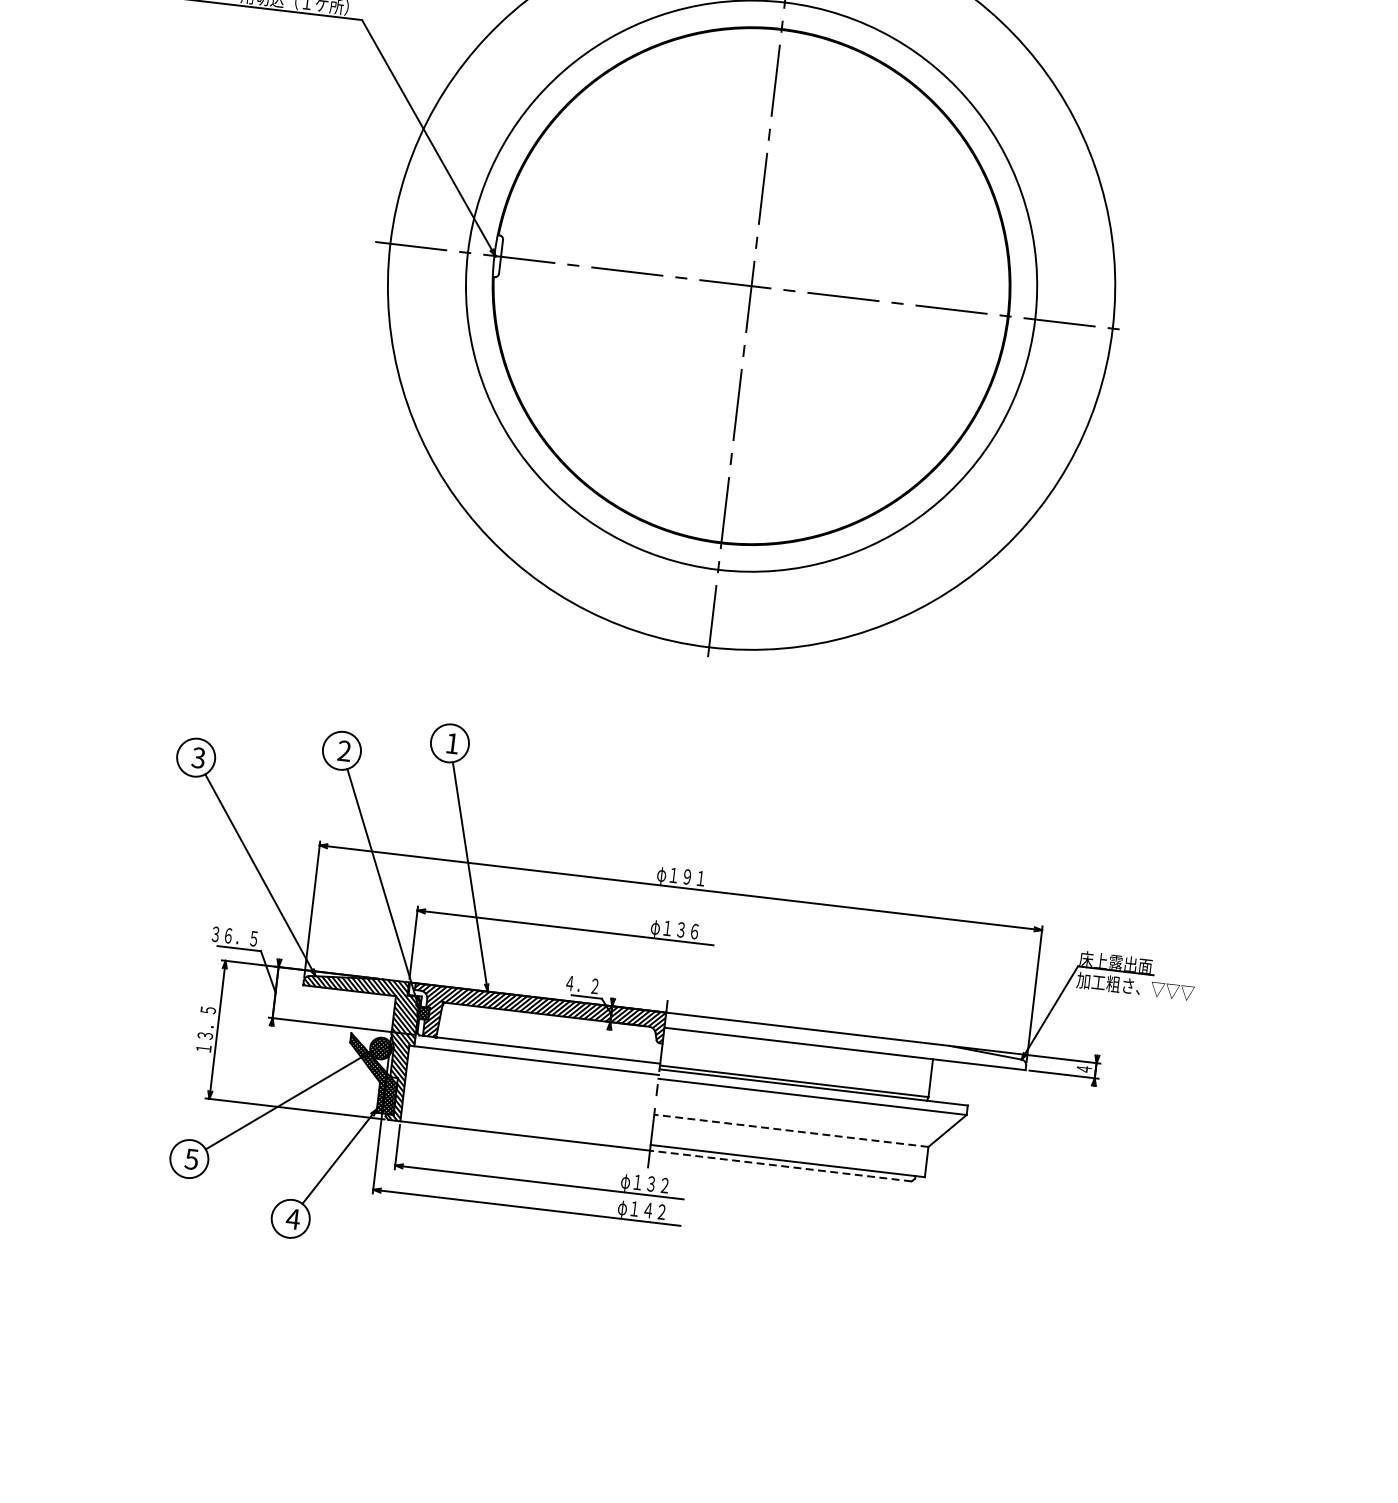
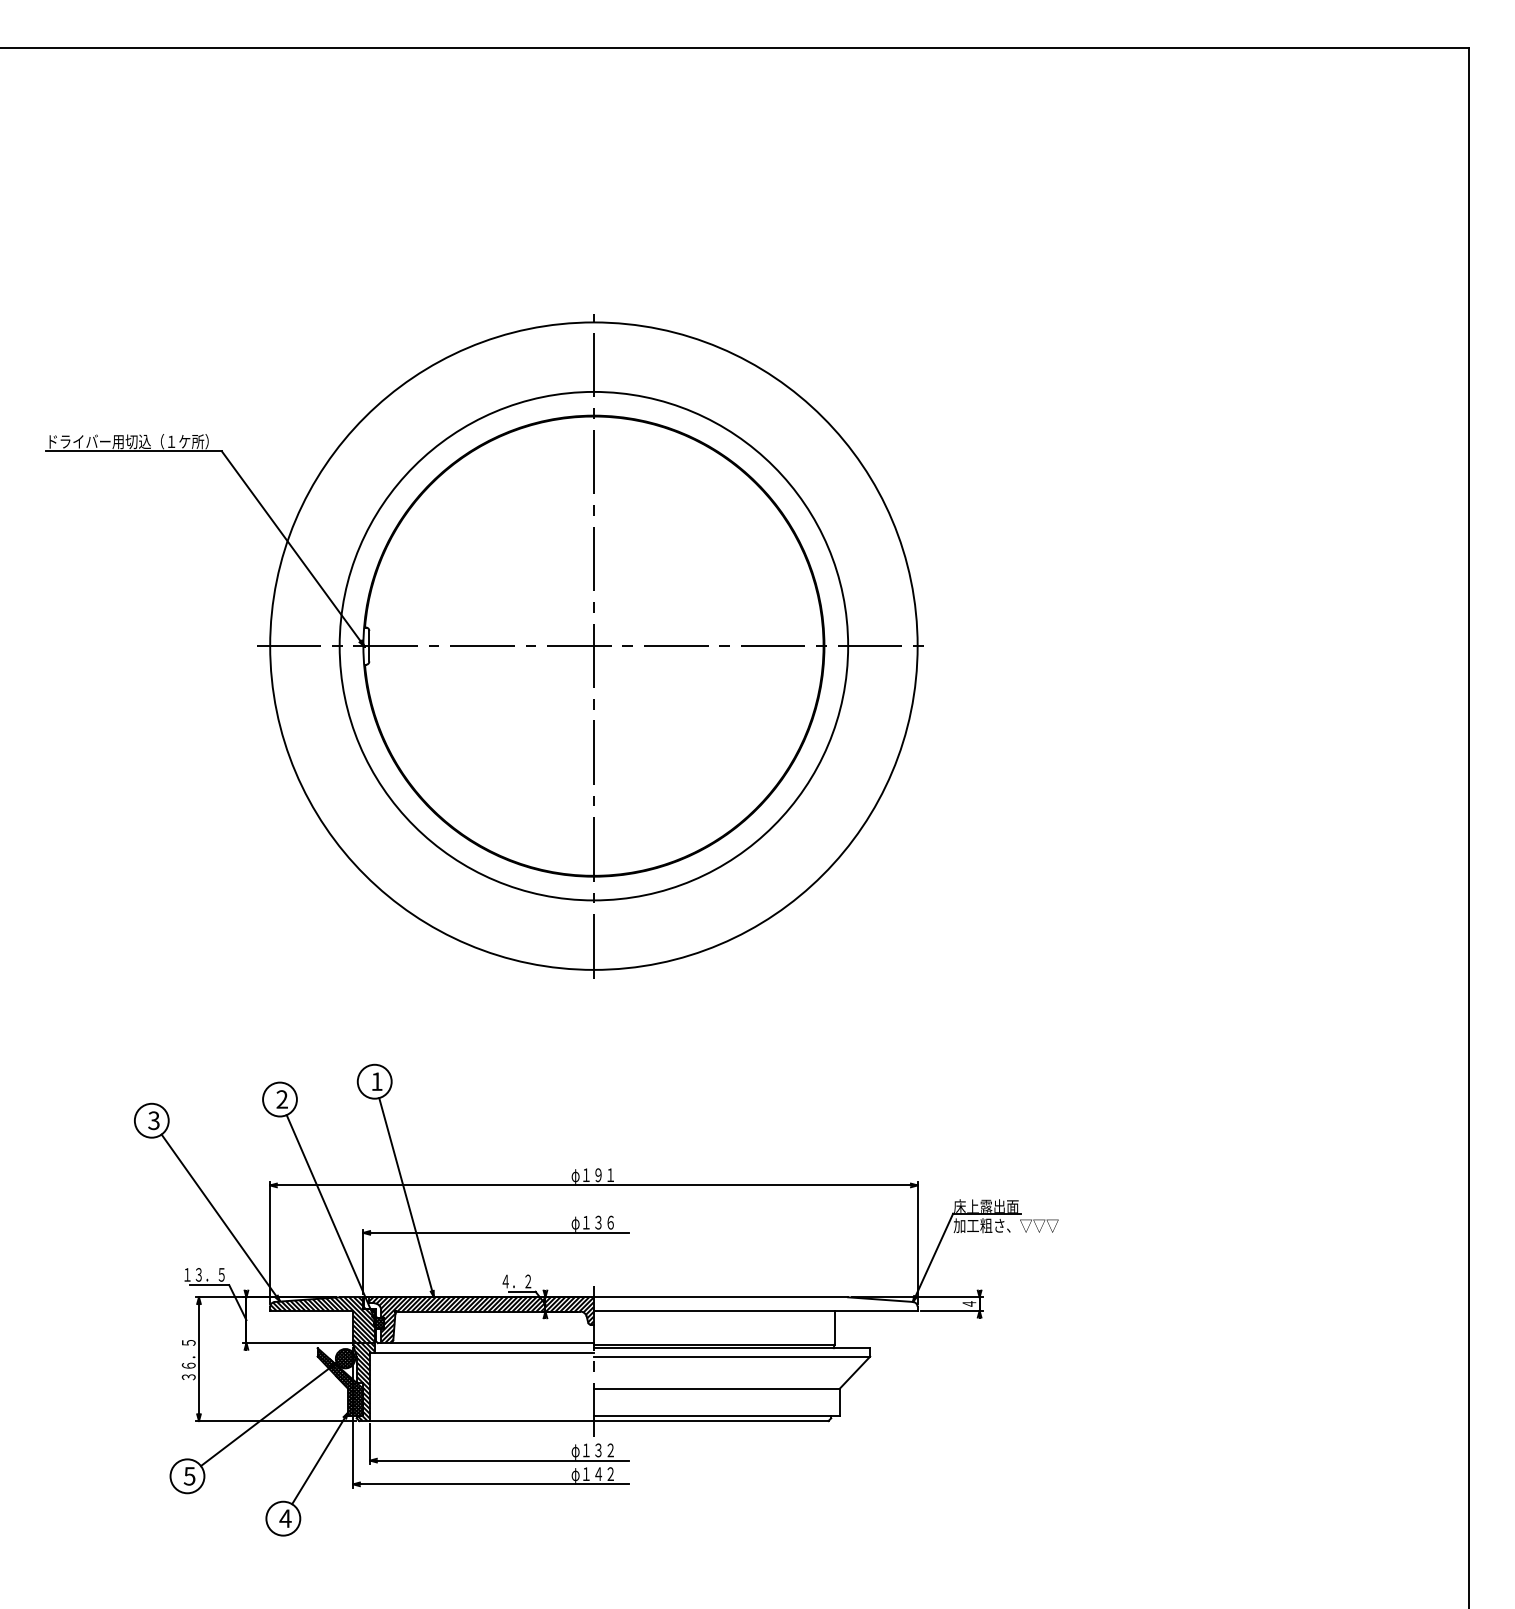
text: (221, 934) -> (192, 1274), ３６．５ -> １３．５
text: (204, 1042) -> (188, 1371), １３．５ -> ３６．５
line: (791, 1130) -> (716, 1388), dashed -> solid
line: (780, 1166) -> (710, 1421), dashed -> solid

